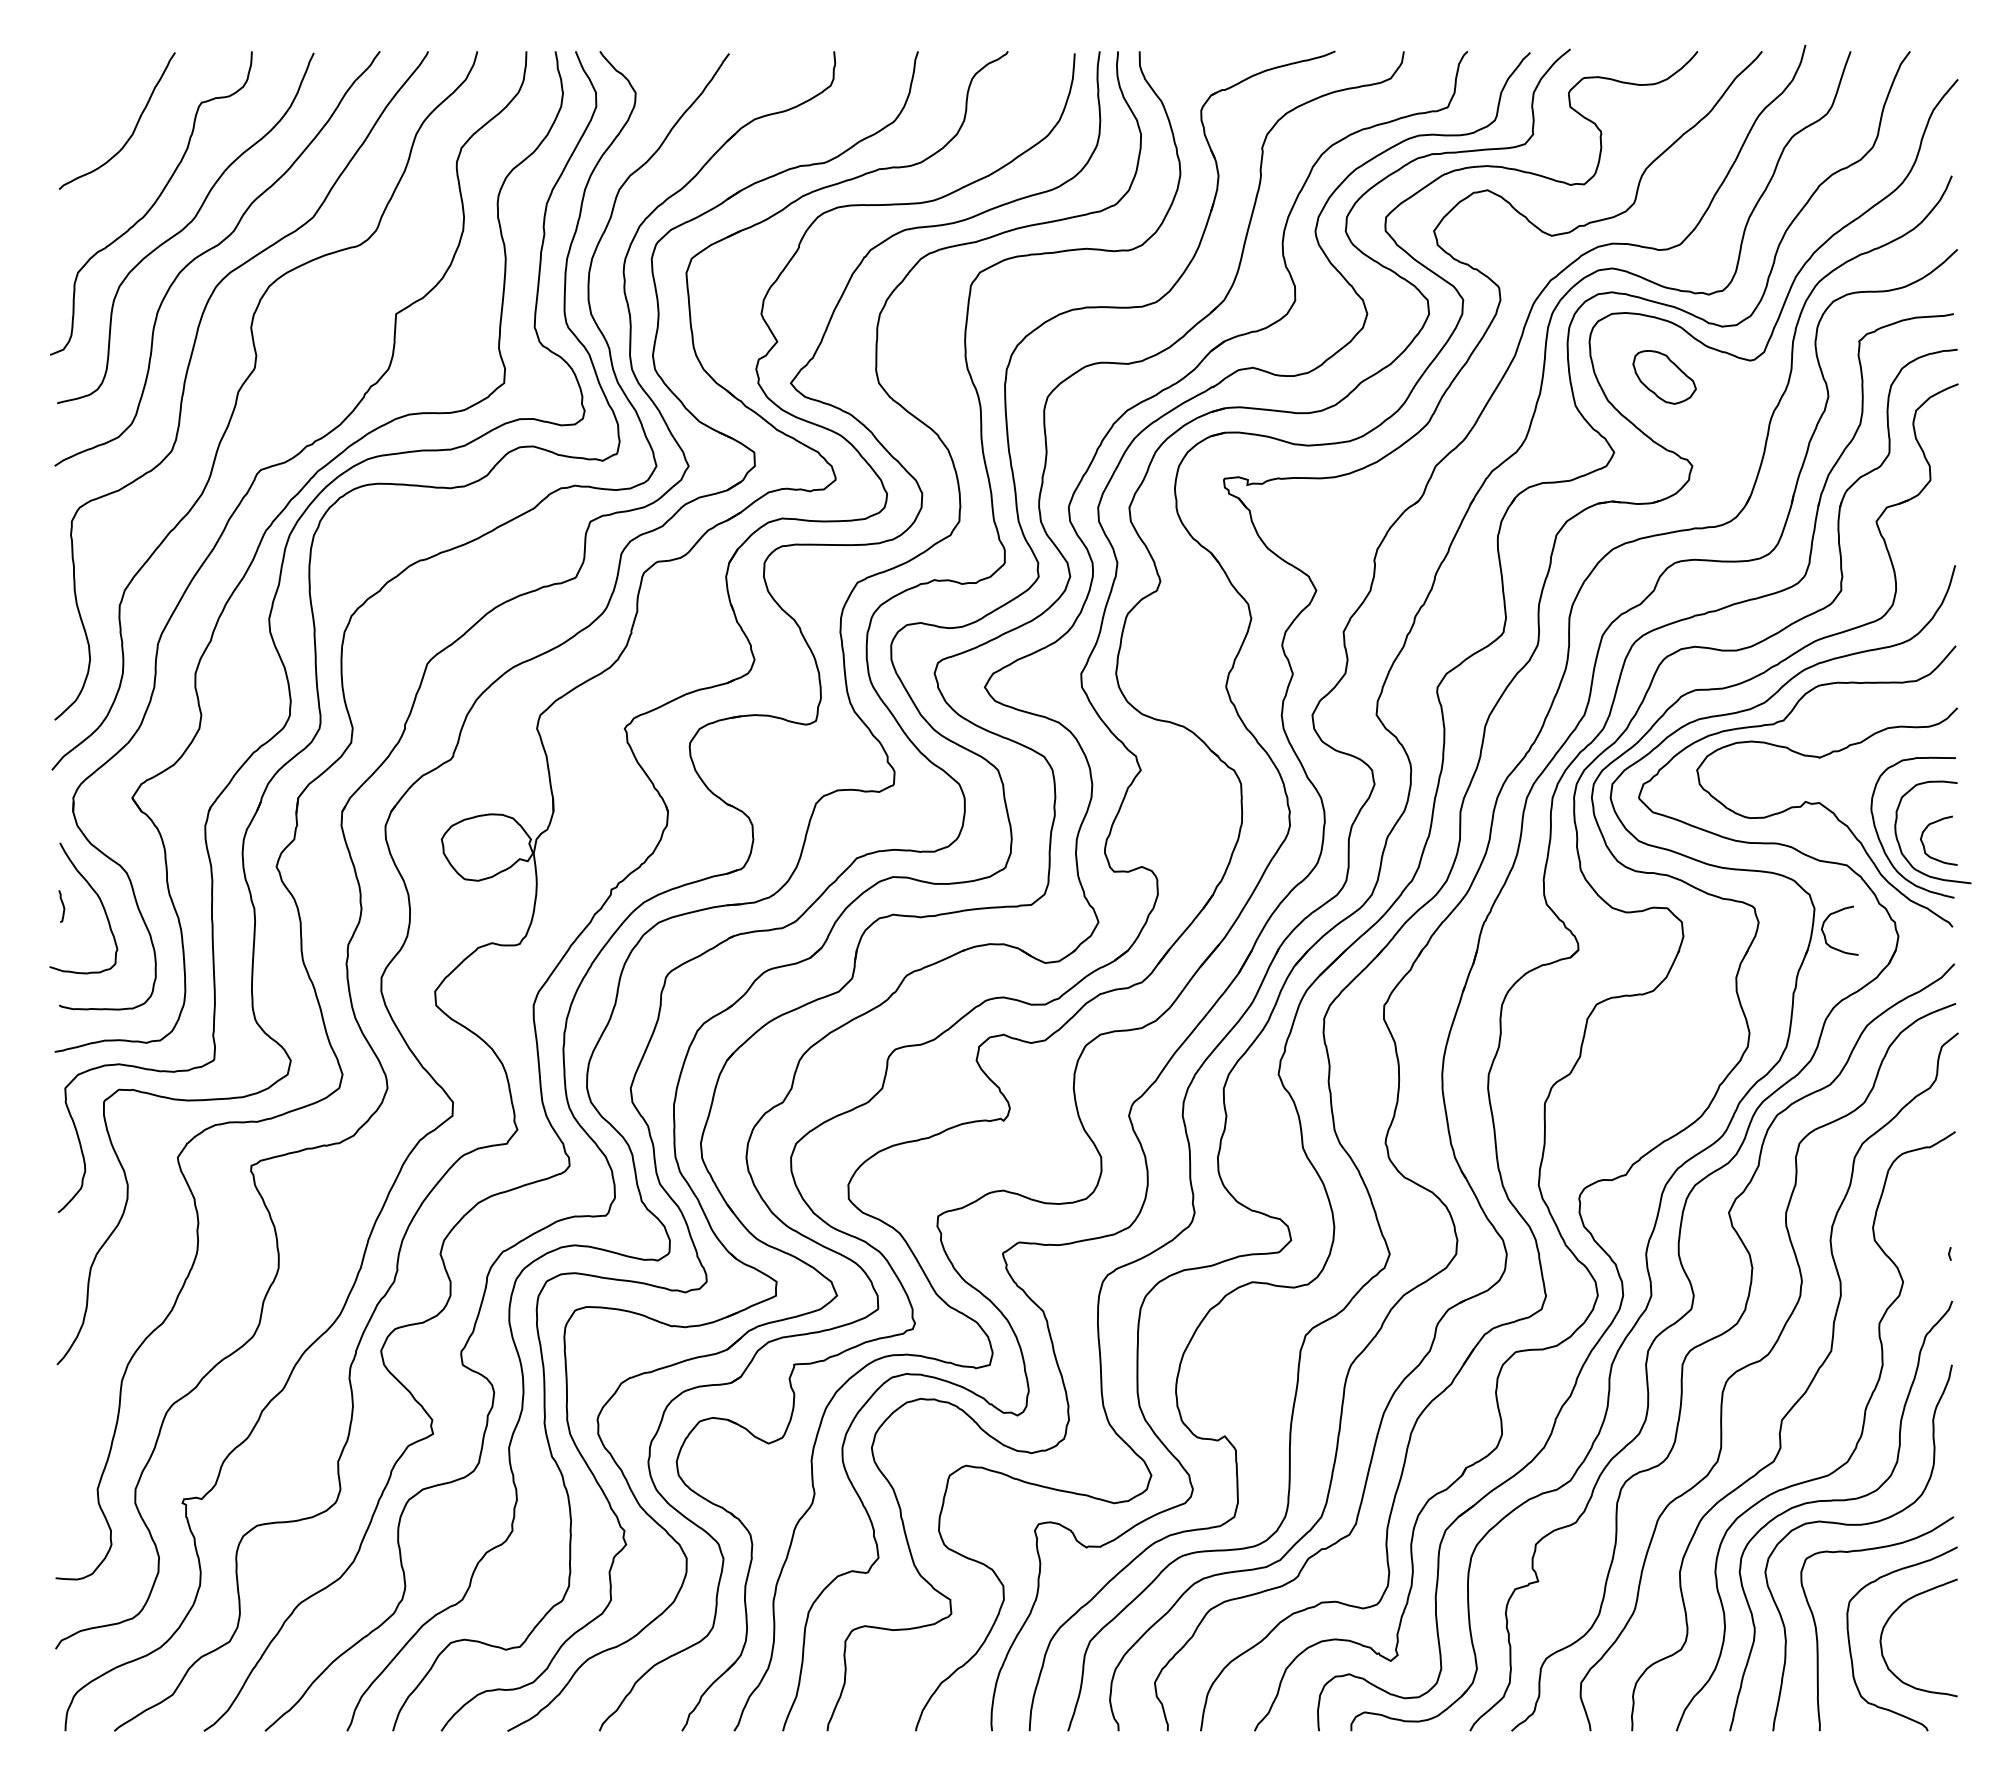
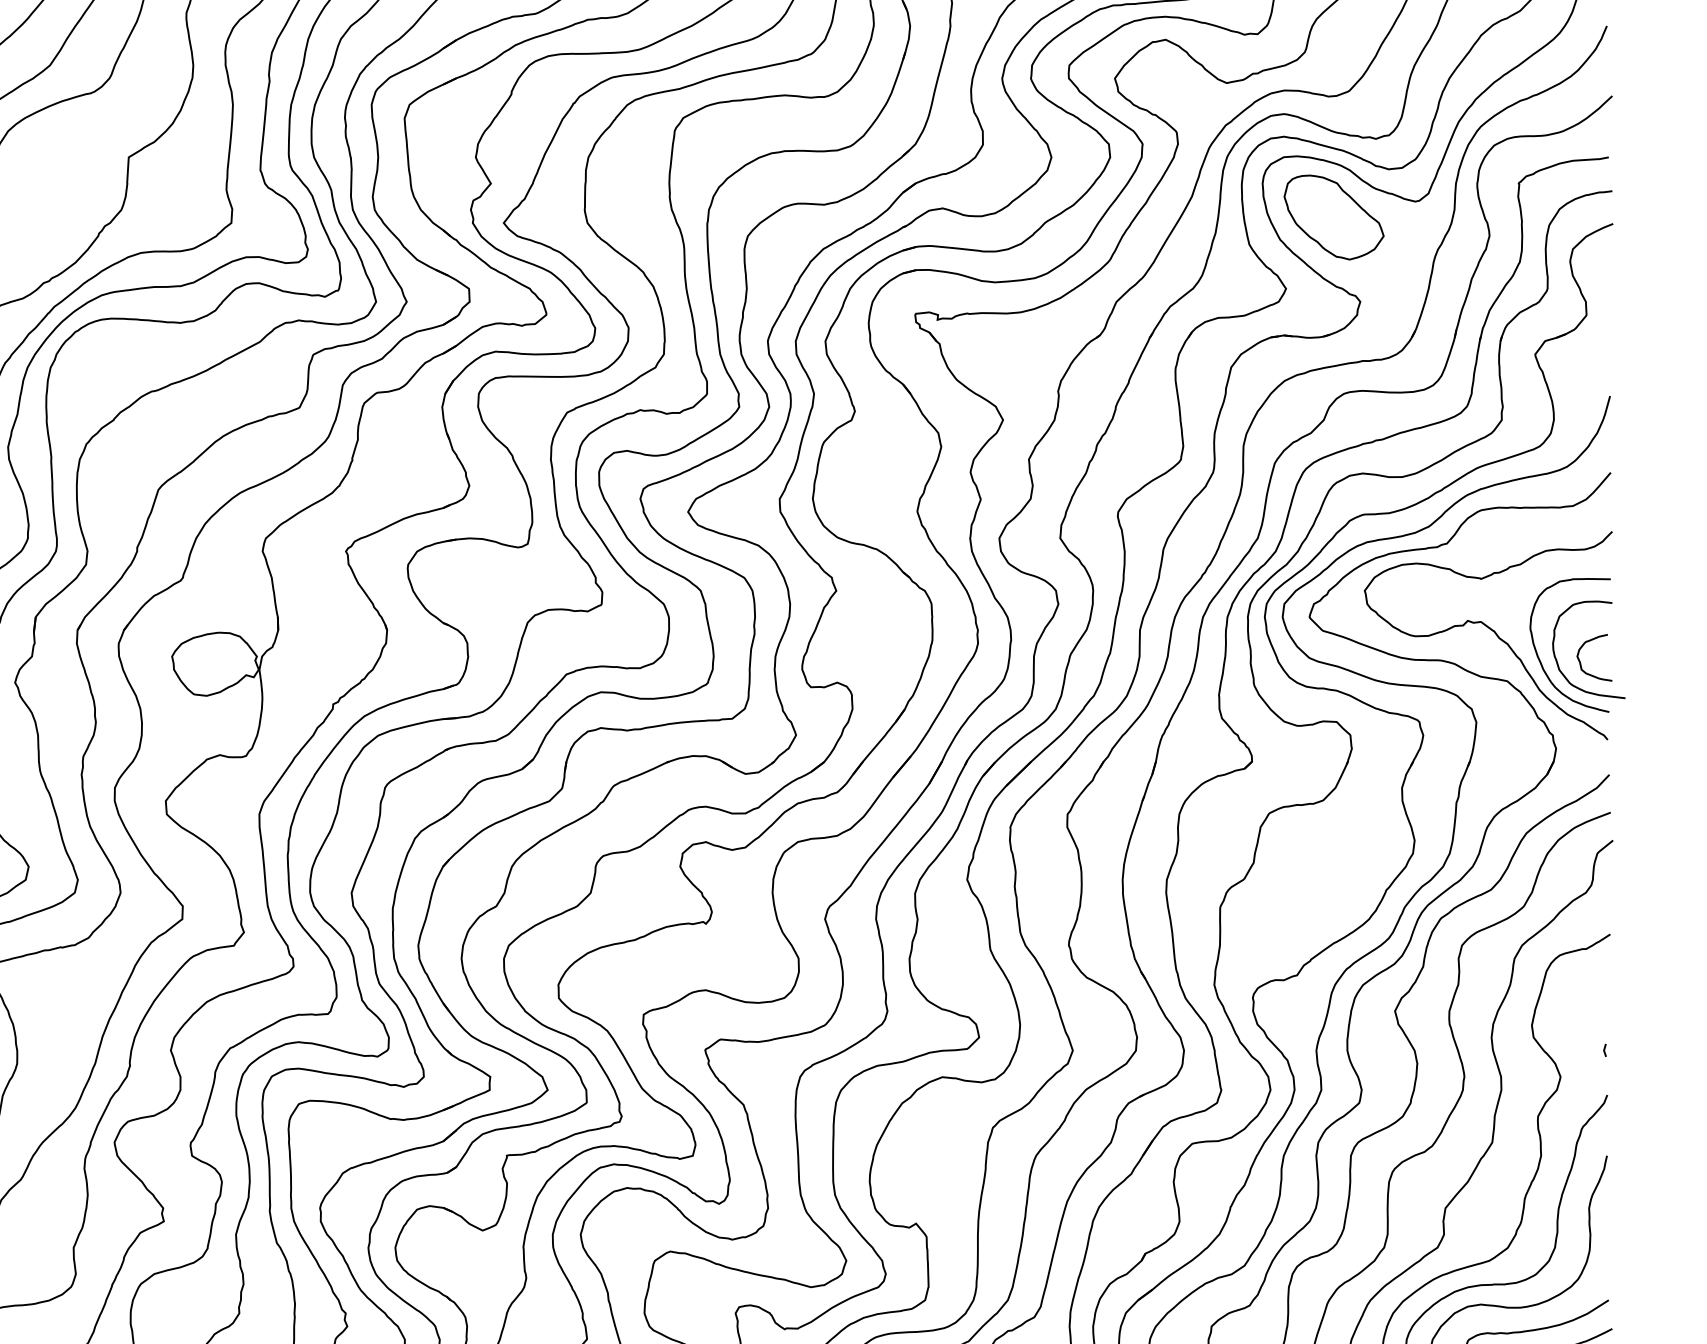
part: (1664, 377) -> (1333, 217), size x1.67
curve: (1825, 934) -> (1486, 746), removed

